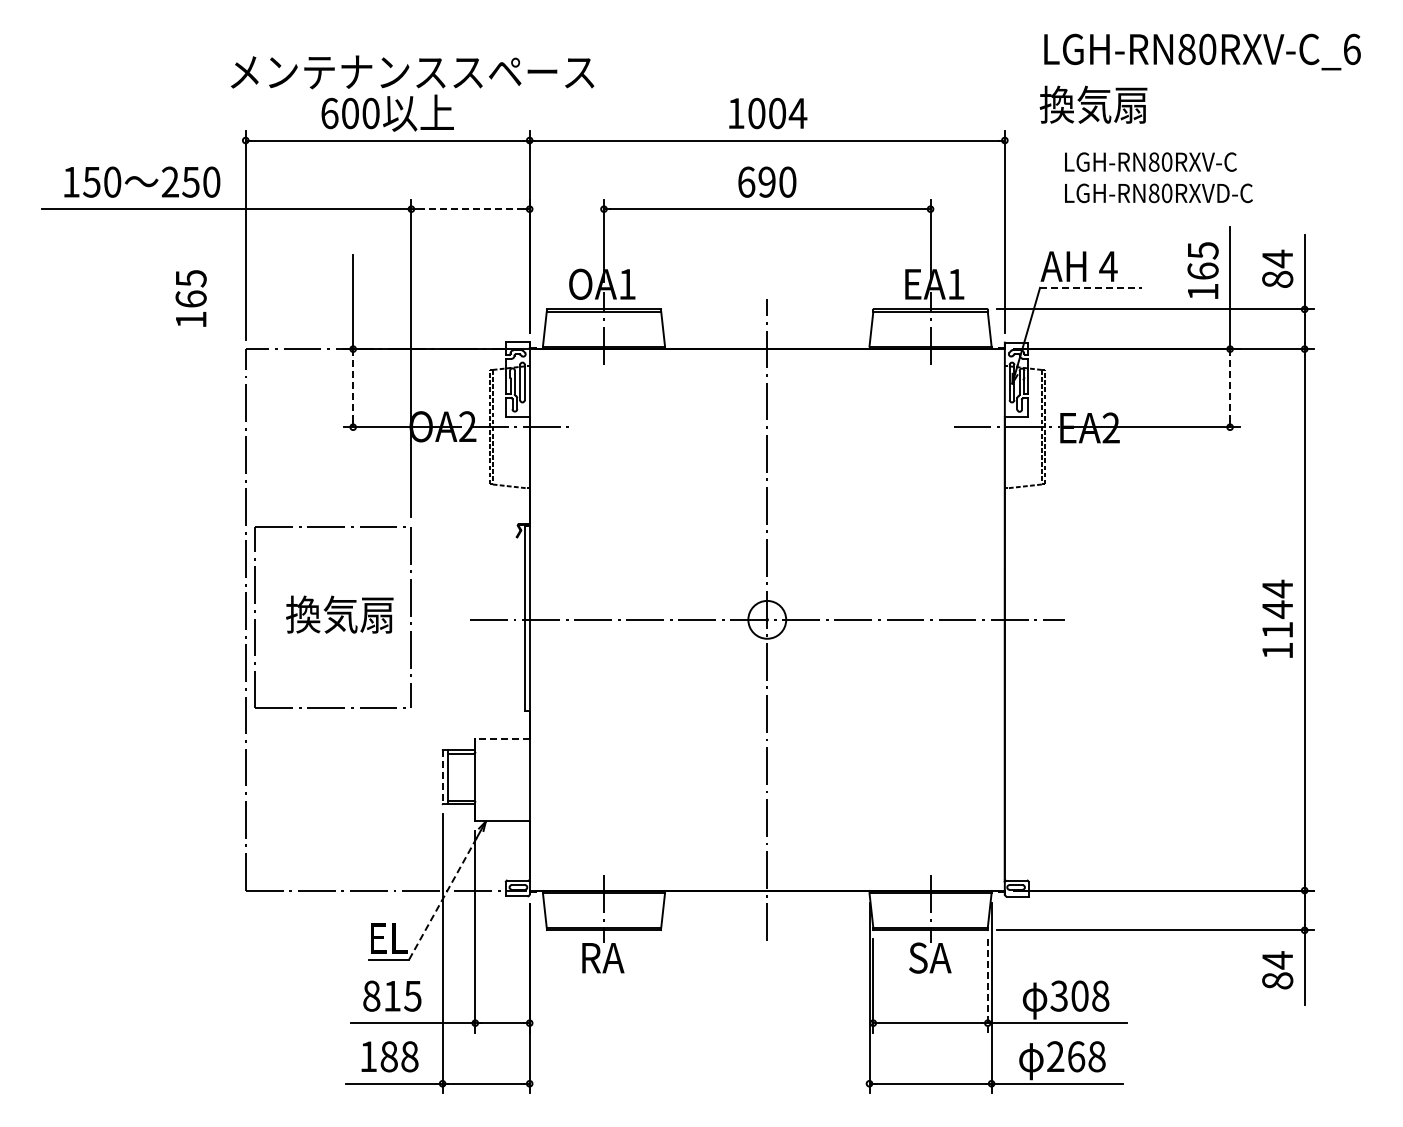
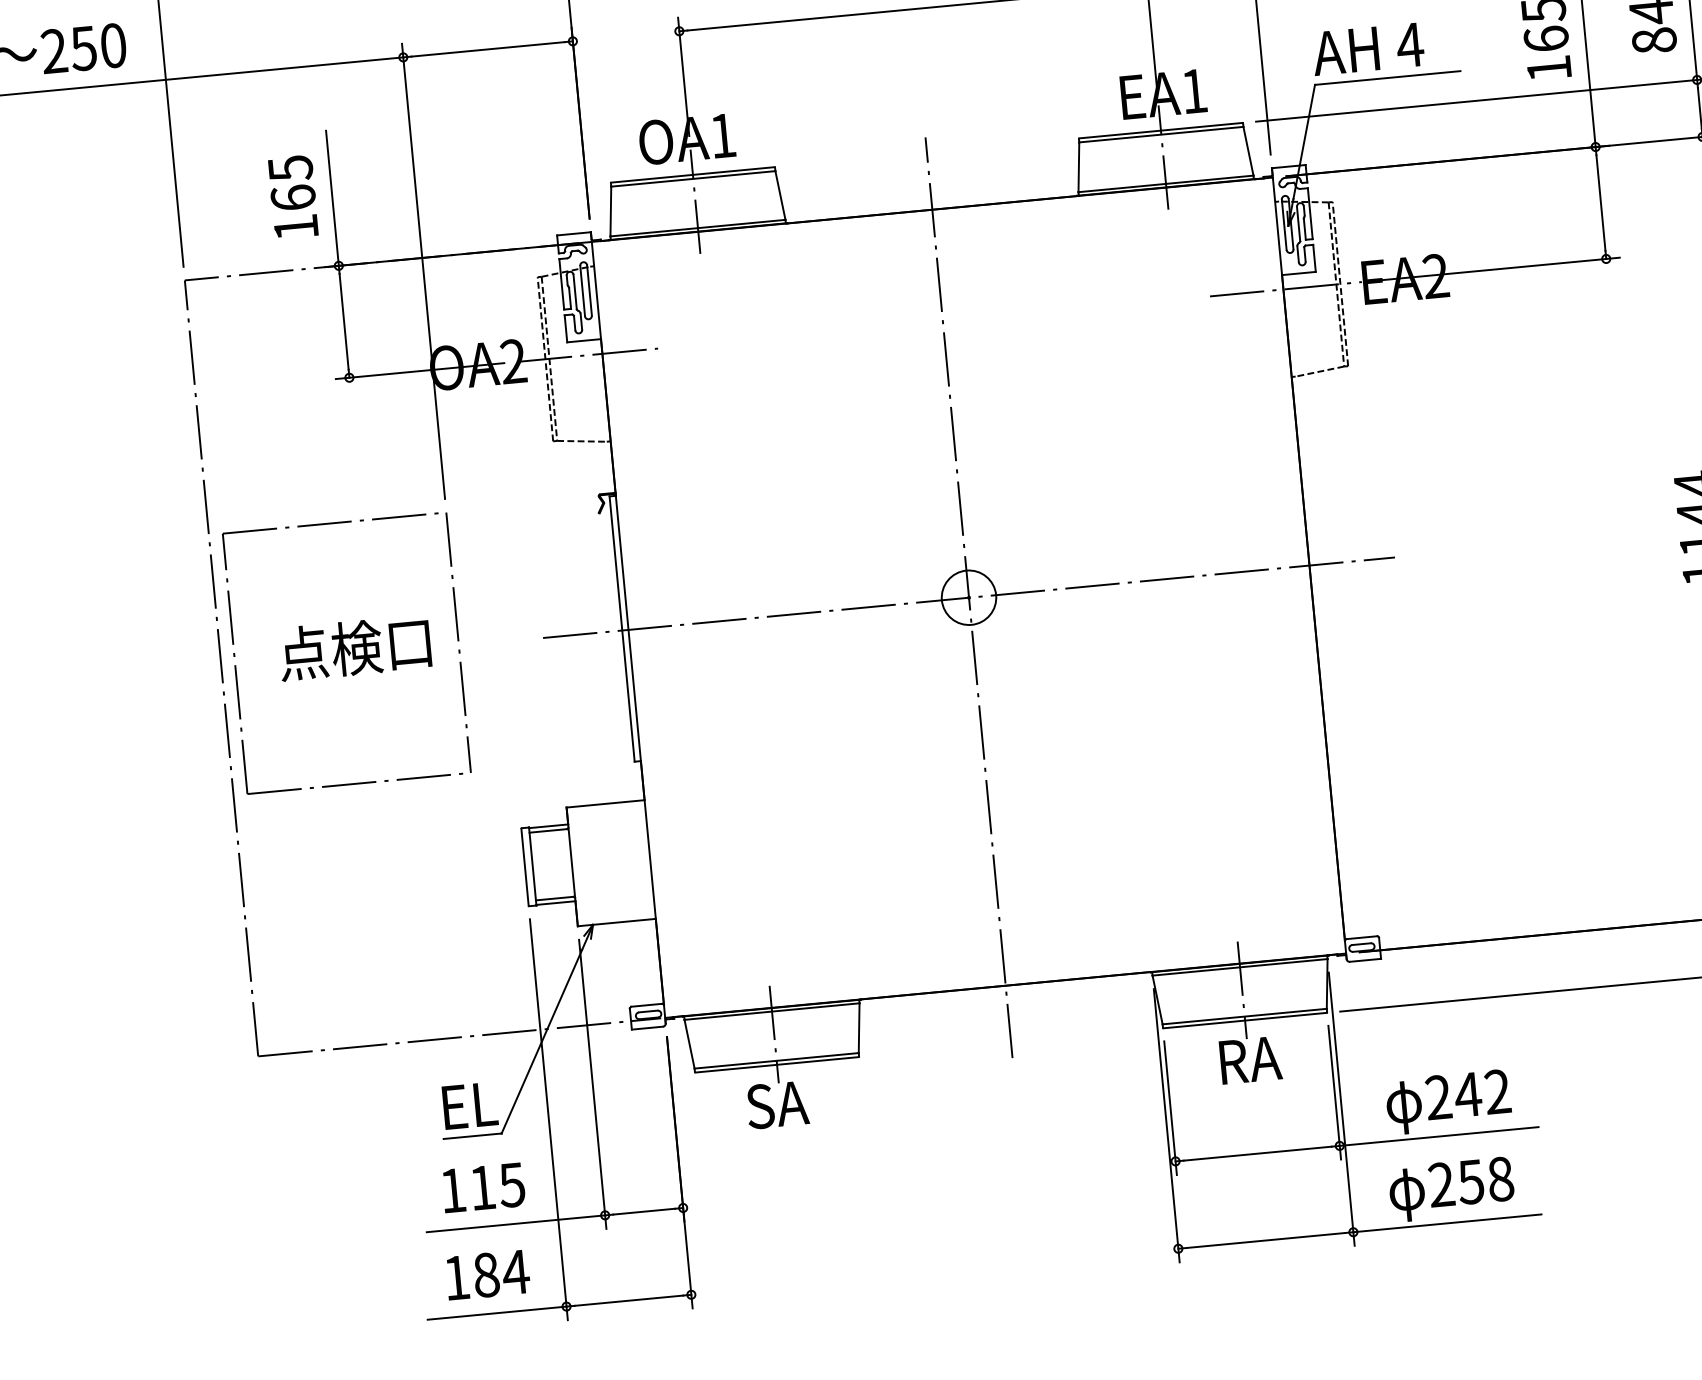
line: (470, 209) -> (488, 49), dashed -> solid
line: (1090, 287) -> (1387, 77), dashed -> solid
text: (190, 298) -> (292, 197), moved
line: (353, 387) -> (344, 320), dashed -> solid
line: (1230, 387) -> (1601, 201), dashed -> solid
text: (339, 614) -> (355, 648), 換気扇 -> 点検口
line: (501, 738) -> (604, 803), dashed -> solid
line: (442, 777) -> (524, 867), dashed -> solid
line: (442, 898) -> (541, 1041), dashed -> solid
text: (602, 957) -> (778, 1103), RA -> SA
text: (930, 957) -> (1248, 1059), SA -> RA
line: (987, 986) -> (1334, 1093), dashed -> solid
text: (371, 995) -> (452, 1189), 815 -> 115
text: (1079, 995) -> (1467, 1093), 308 -> 242
text: (409, 1056) -> (515, 1272), 188 -> 184
text: (1076, 1056) -> (1471, 1181), 268 -> 258

